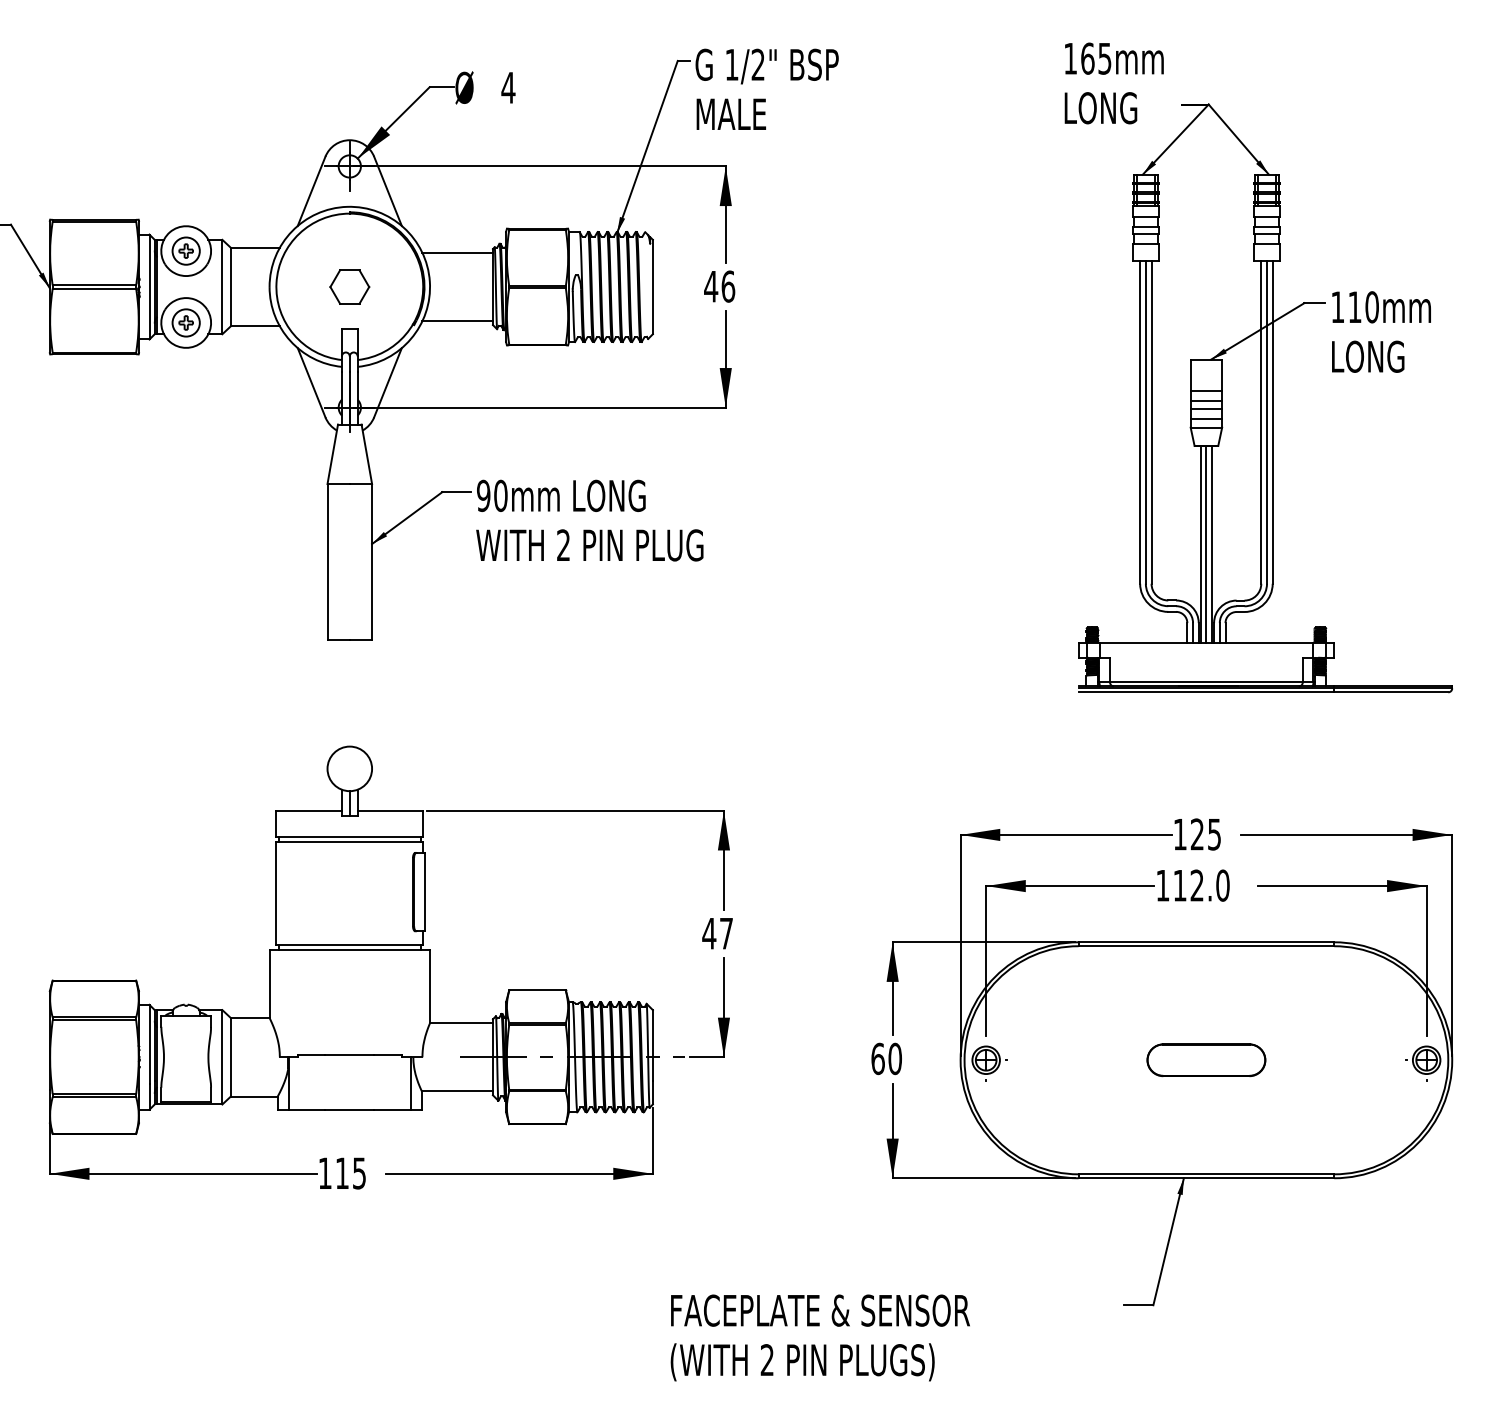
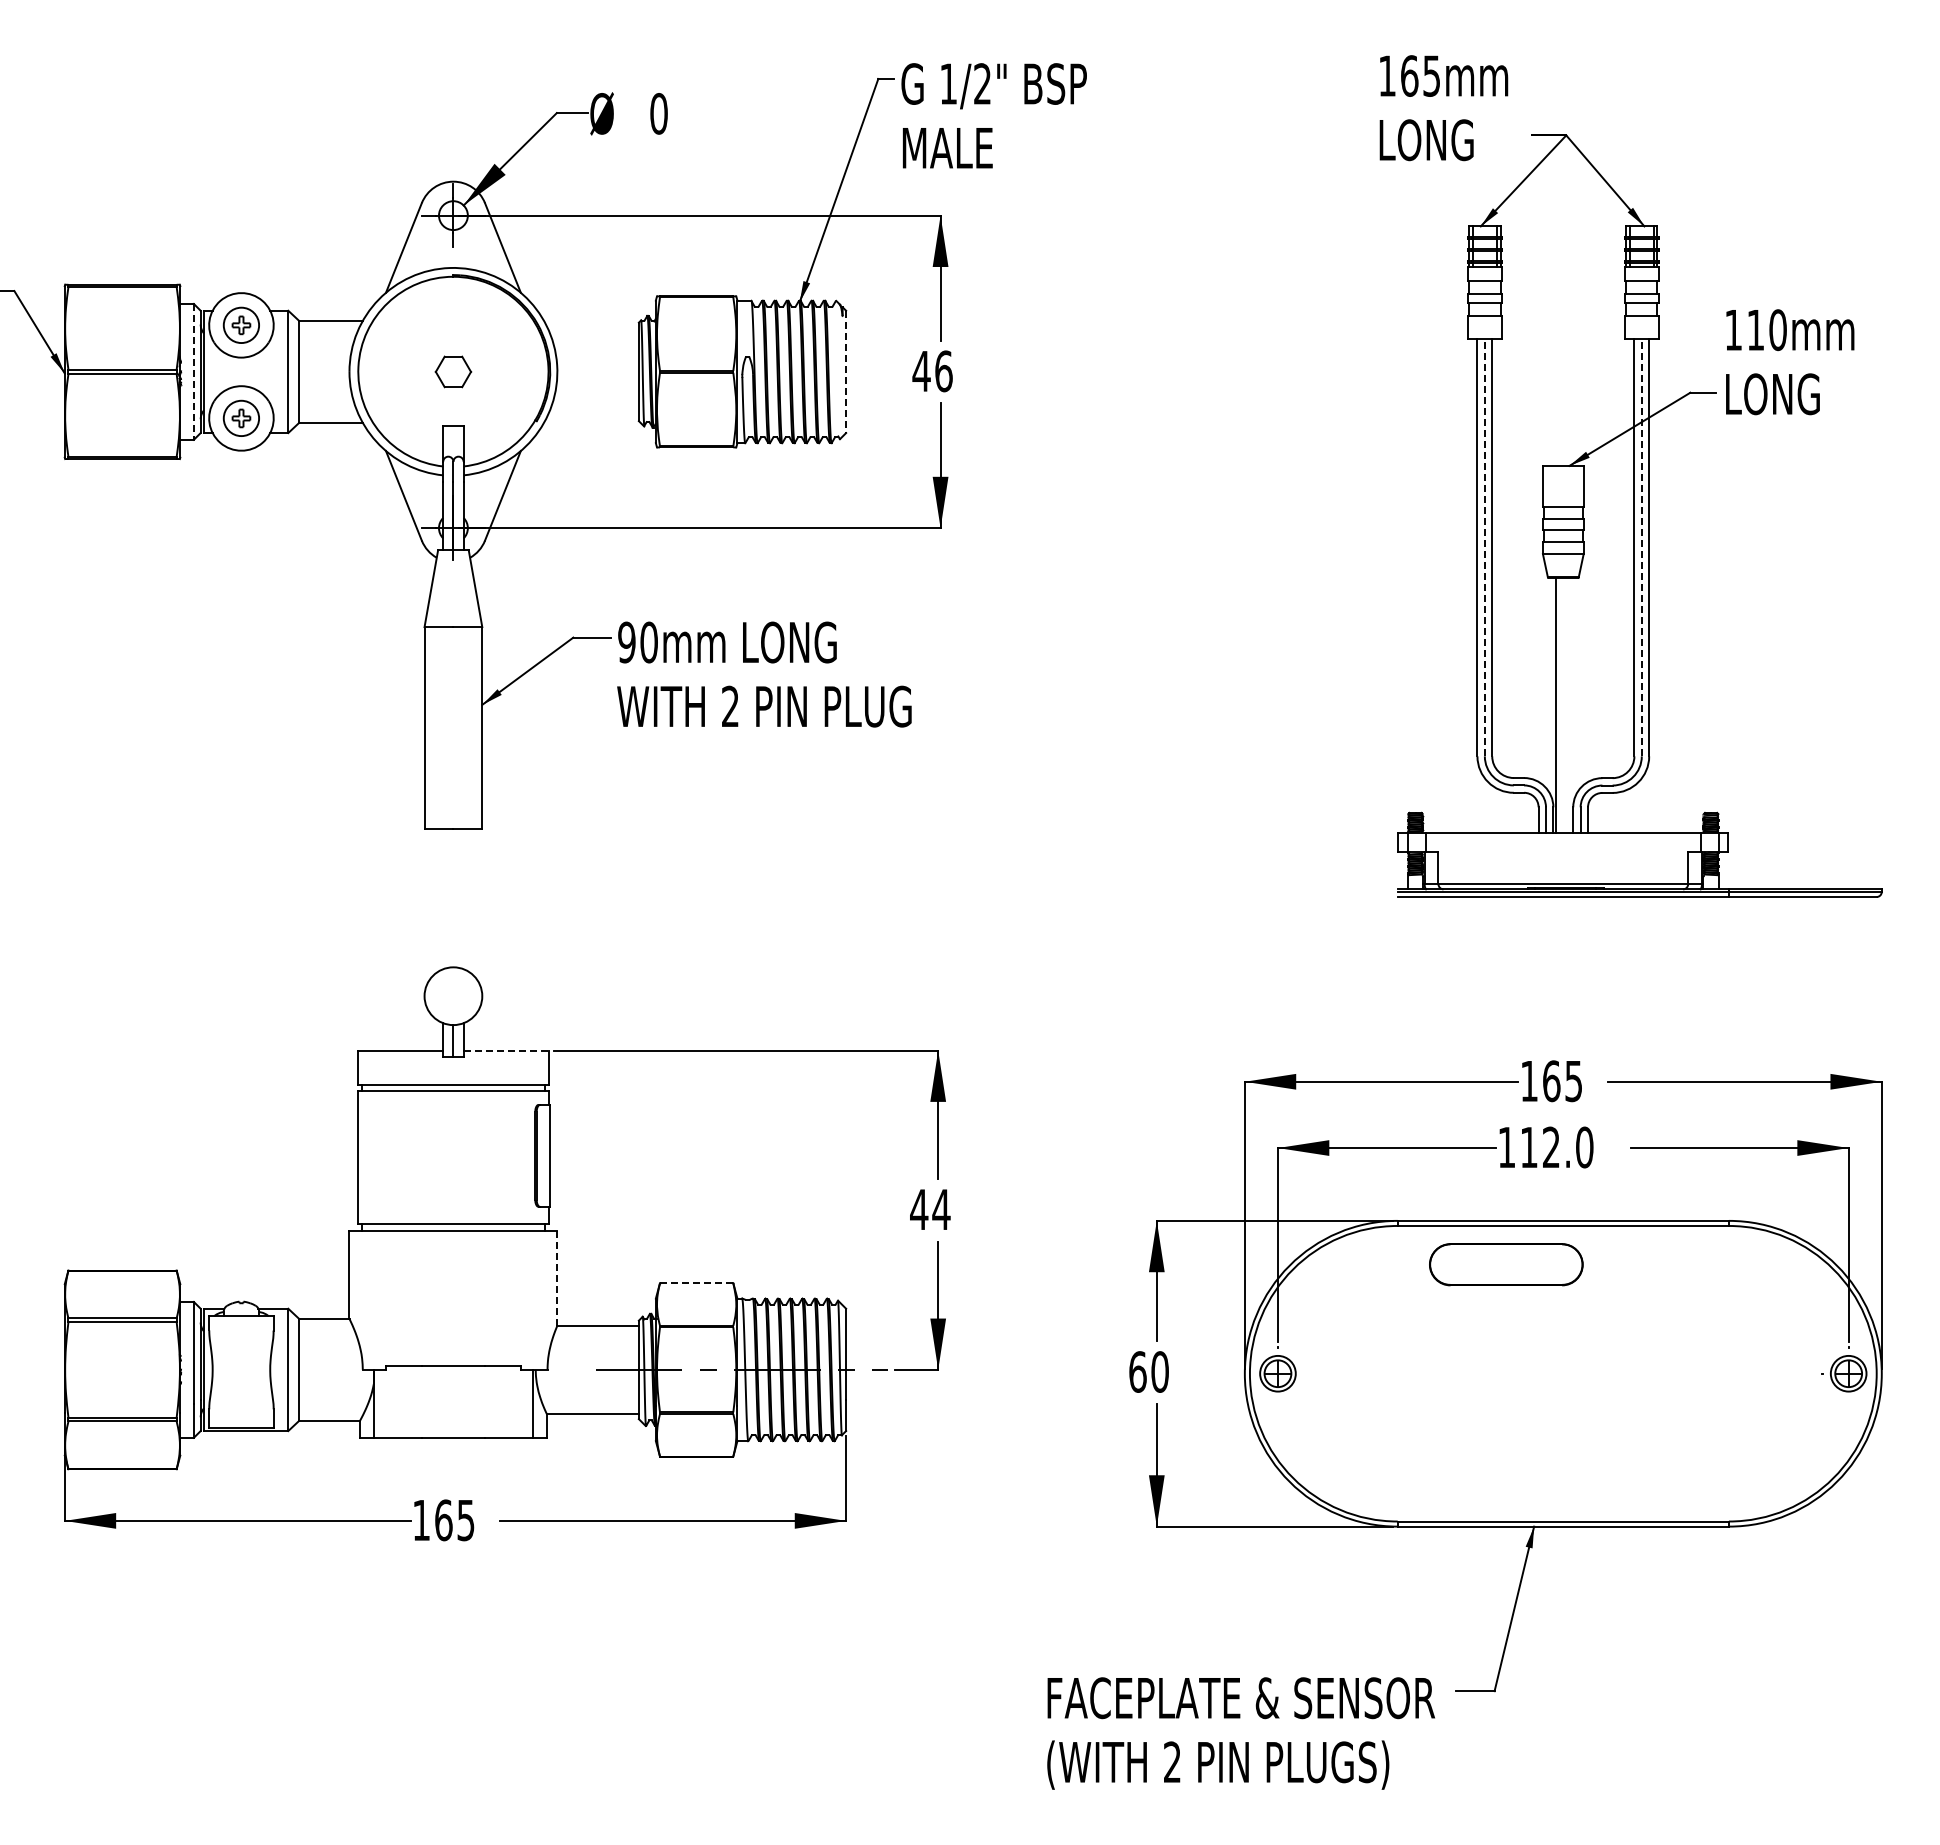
text: (508, 87) -> (658, 113), 4 -> 0
line: (457, 252) -> (592, 327), removed
line: (149, 286) -> (193, 371), solid -> dashed
part: (349, 286) -> (453, 371), size x0.7
line: (653, 287) -> (846, 372), solid -> dashed
line: (457, 321) -> (592, 416), removed
text: (1381, 332) -> (1790, 362), moved
line: (1145, 422) -> (1484, 547), solid -> dashed
line: (1266, 422) -> (1641, 547), solid -> dashed
line: (1206, 544) -> (1563, 705), removed
line: (1211, 544) -> (1570, 705), removed
line: (390, 810) -> (506, 1050), solid -> dashed
text: (1197, 834) -> (1551, 1081), 125 -> 165
text: (726, 933) -> (941, 1209), 47 -> 44
line: (430, 986) -> (557, 1278), solid -> dashed
line: (537, 990) -> (696, 1283), solid -> dashed
part: (1206, 1060) -> (1506, 1264), moved
text: (342, 1173) -> (443, 1520), 115 -> 165
text: (819, 1337) -> (1240, 1733), moved

